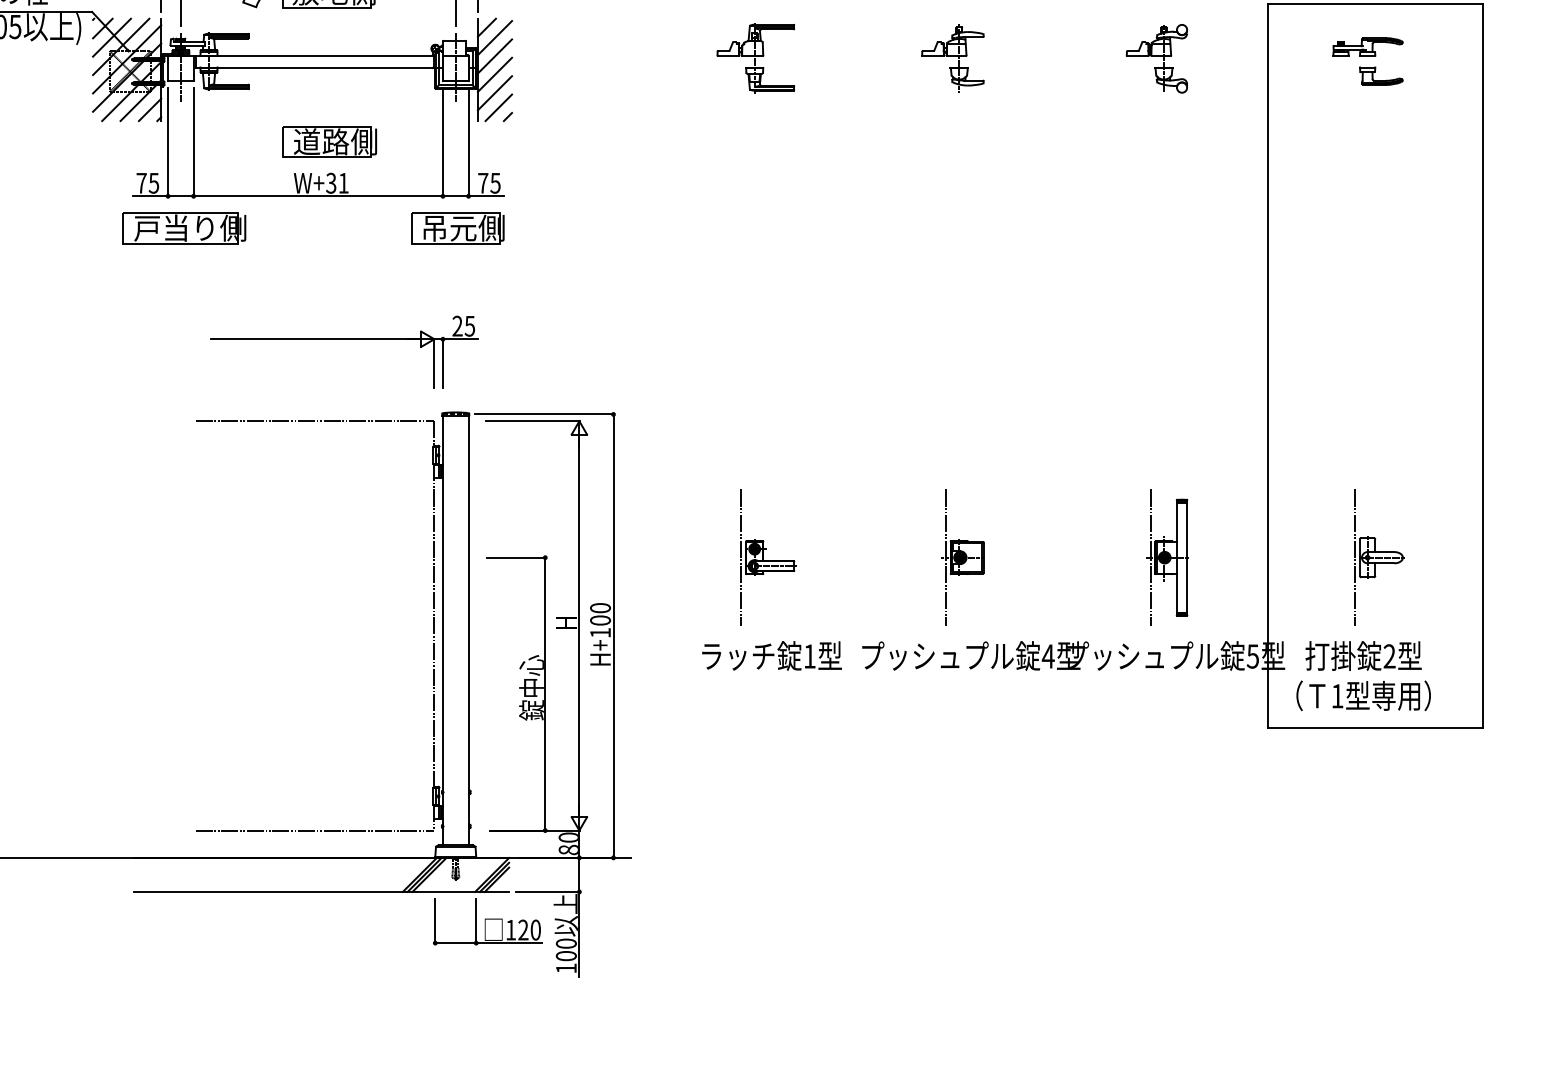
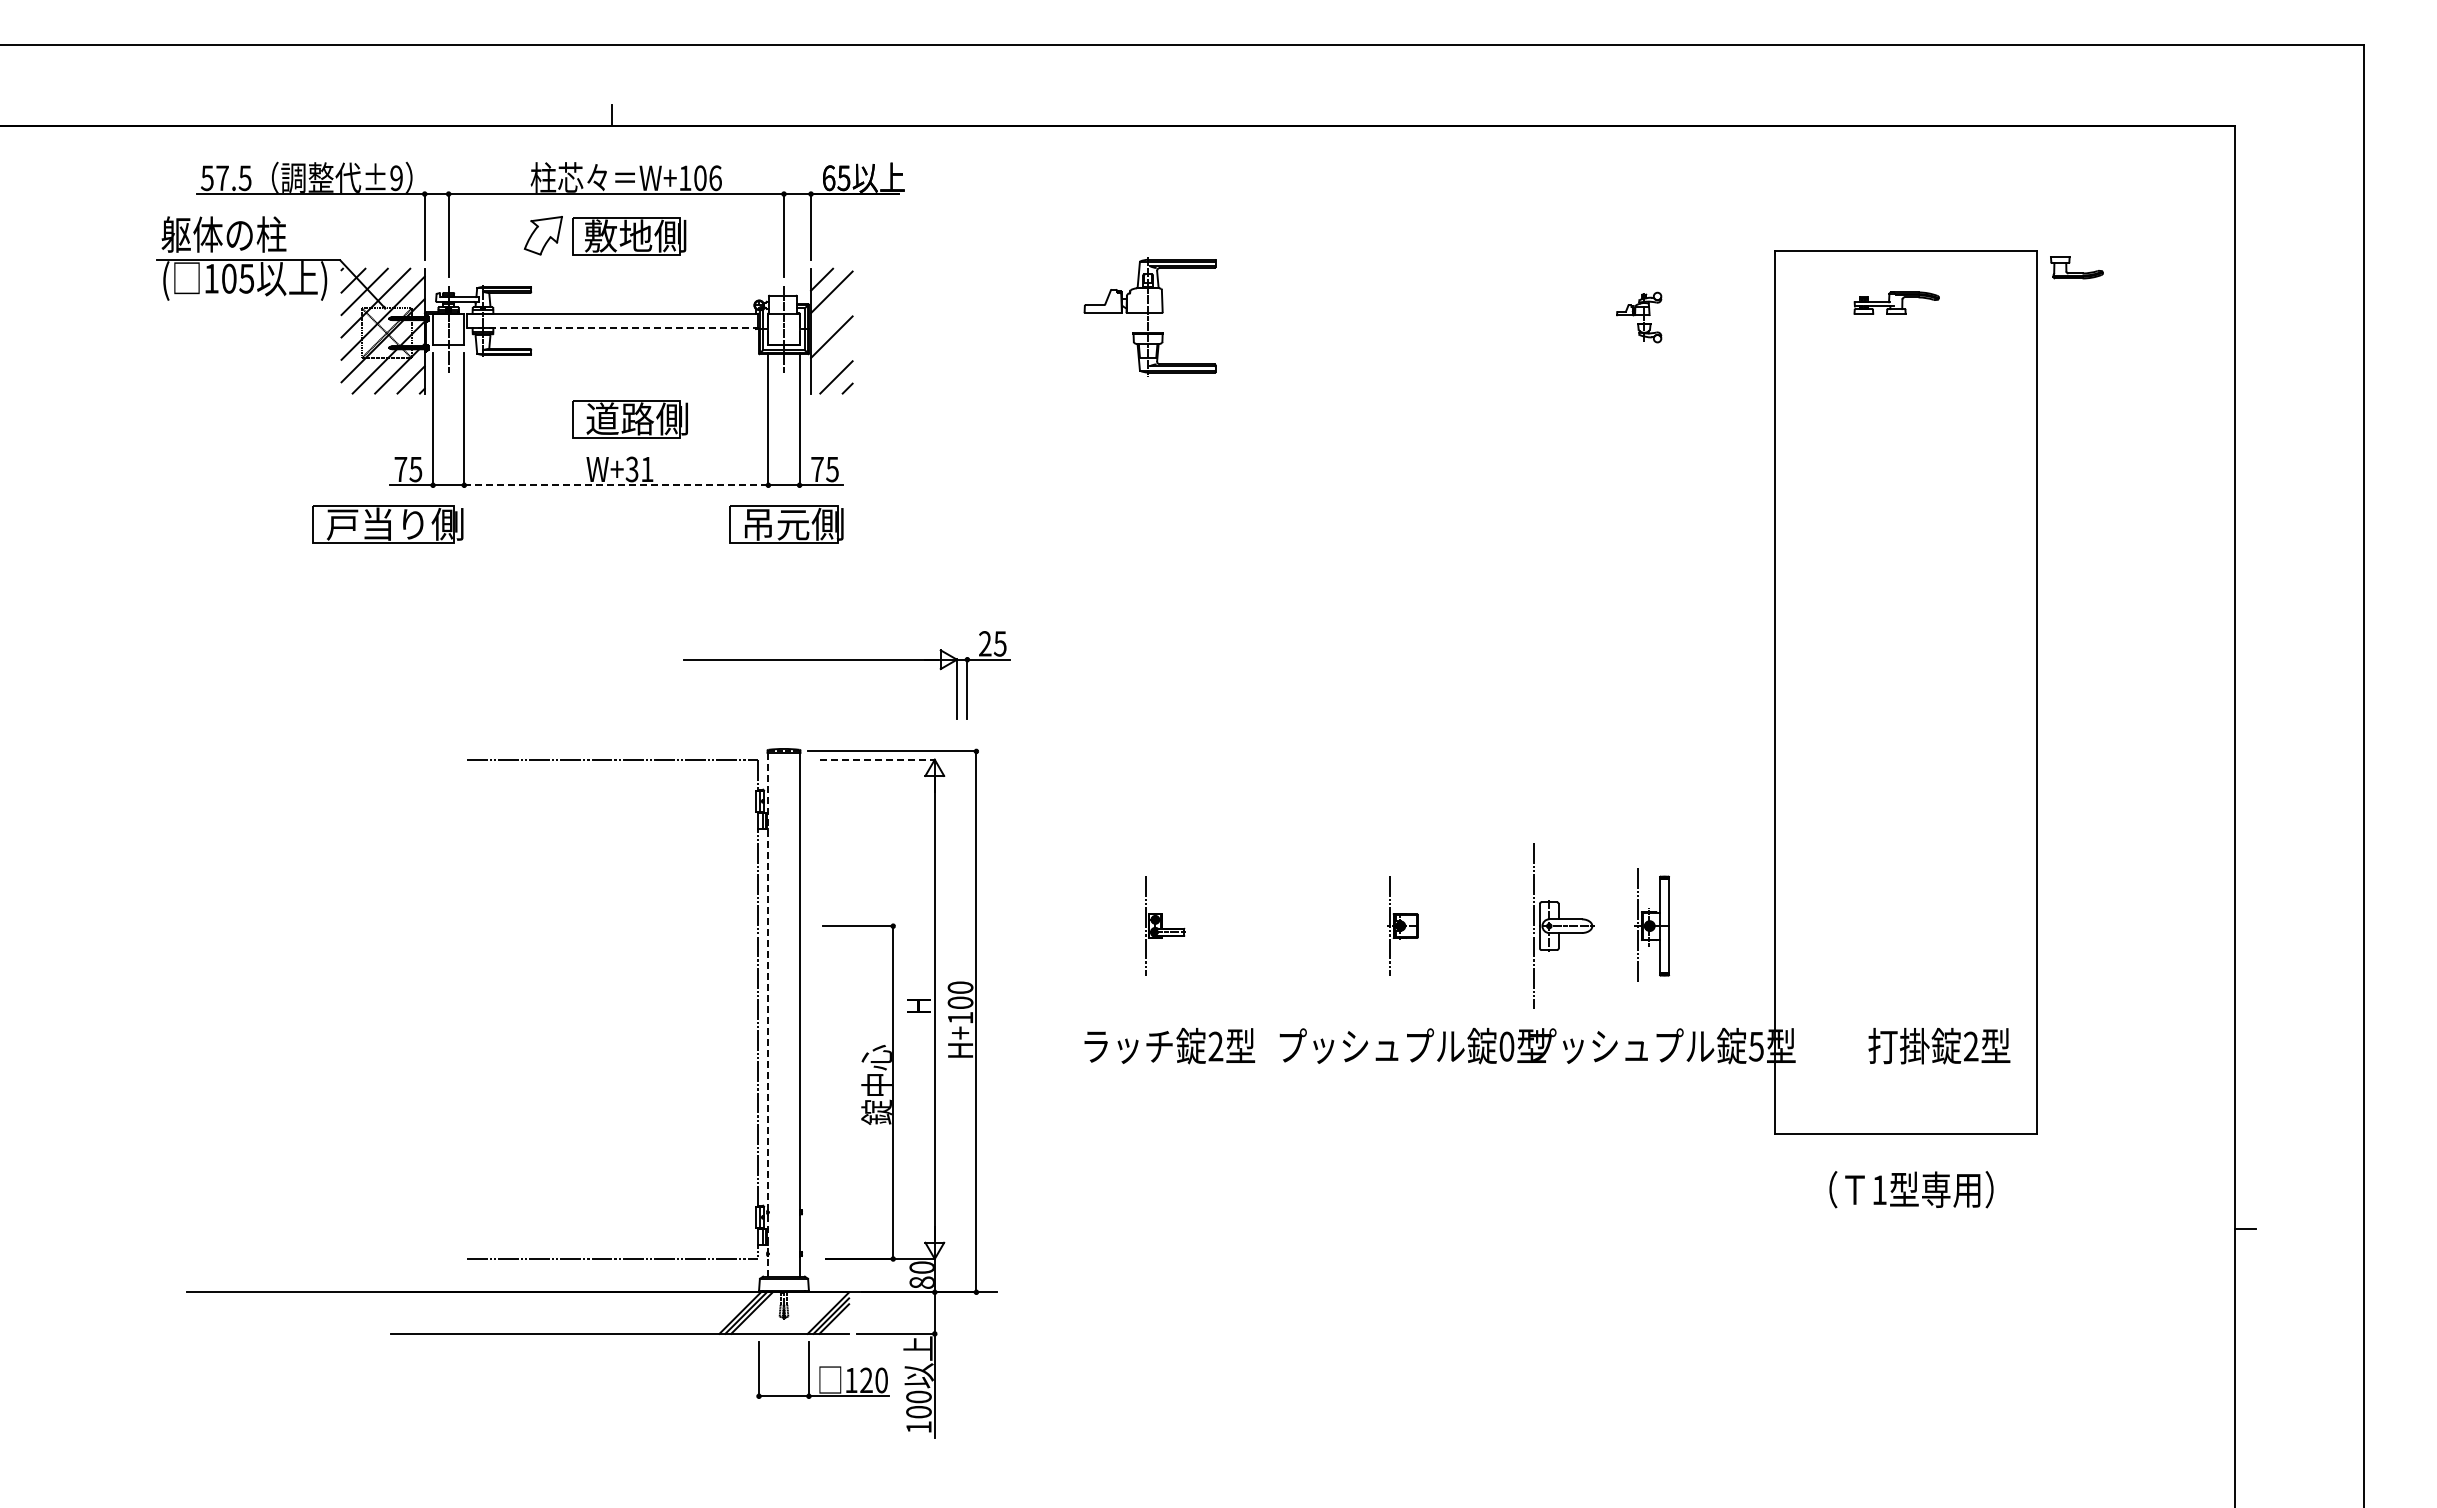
line: (494, 56) -> (831, 314), removed
part: (755, 57) -> (1149, 316), size x1.4
part: (952, 58) -> (1390, 317), removed
part: (1156, 58) -> (1638, 317), size x0.6
line: (315, 67) -> (612, 328), solid -> dashed
part: (1380, 75) -> (2076, 267), moved
line: (494, 93) -> (831, 359), removed
line: (318, 196) -> (616, 485), solid -> dashed
part: (183, 228) -> (387, 524), moved
part: (343, 339) -> (846, 660), moved
line: (533, 421) -> (878, 759), solid -> dashed
part: (768, 557) -> (1165, 925), size x0.6
part: (962, 557) -> (1402, 925), size x0.6
part: (1166, 557) -> (1651, 925), size x0.7
part: (1379, 557) -> (1563, 925), moved
line: (443, 630) -> (768, 1014), solid -> dashed
text: (809, 656) -> (1215, 1046), 1 -> 2
text: (1048, 656) -> (1506, 1046), 4 -> 0
text: (1363, 656) -> (1939, 1046), moved
text: (1363, 695) -> (1911, 1189), moved

